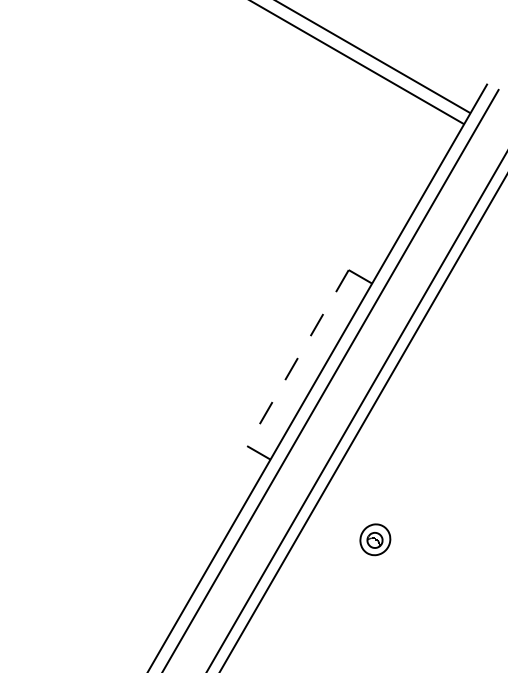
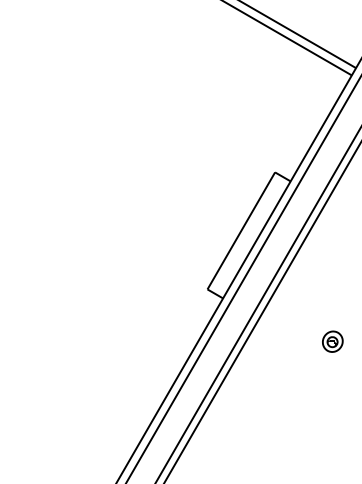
line: (298, 357) -> (241, 230), dashed -> solid
part: (374, 539) -> (332, 341), moved

